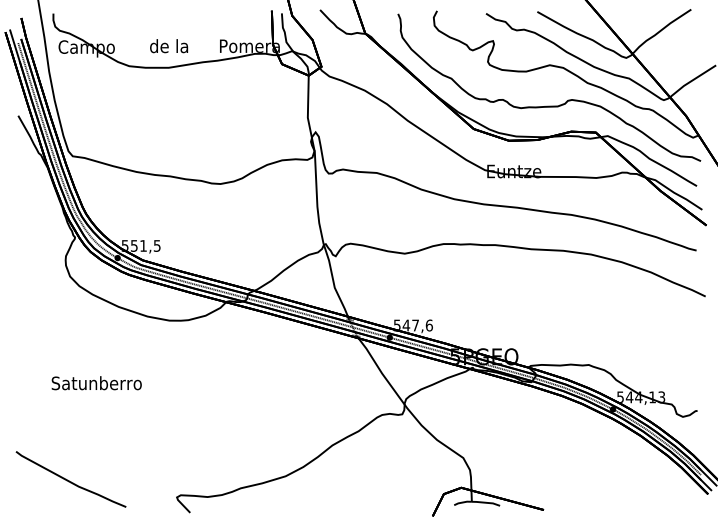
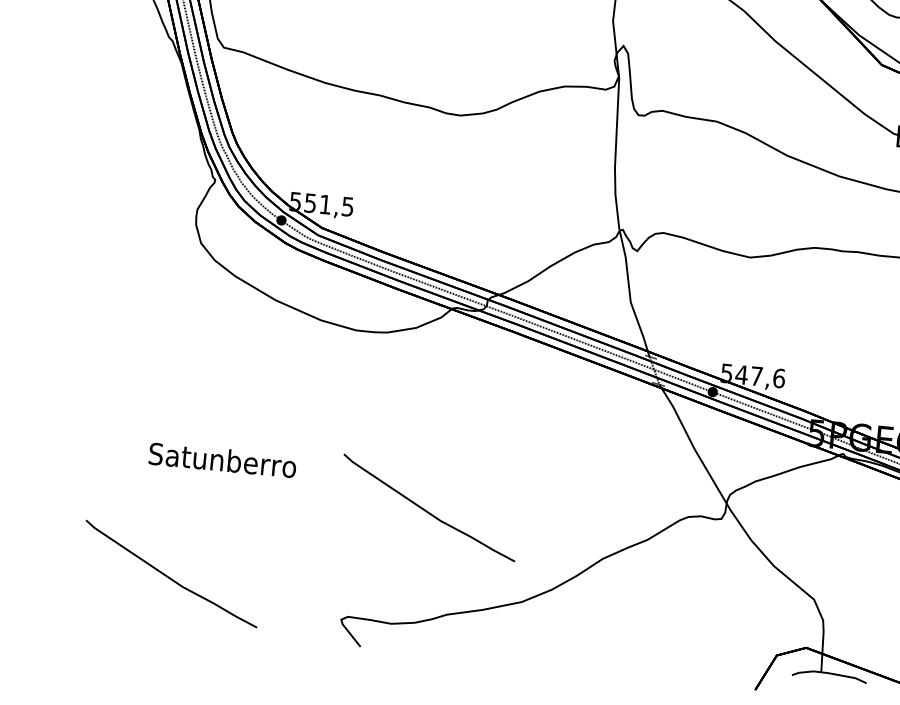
text: (96, 383) -> (222, 460), moved
curve: (222, 425) -> (426, 509), added

